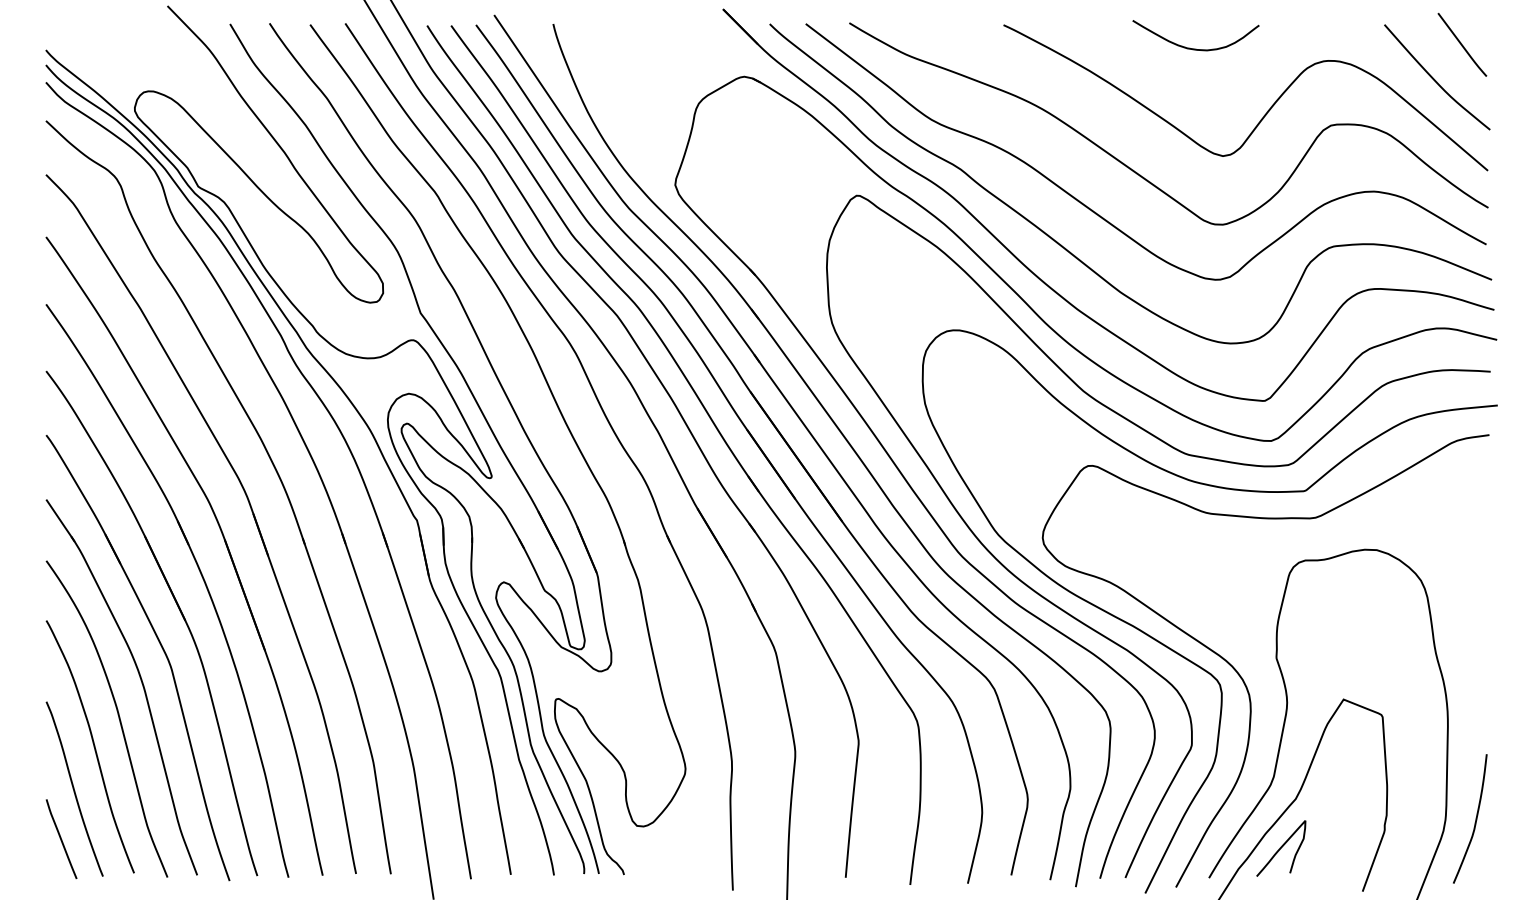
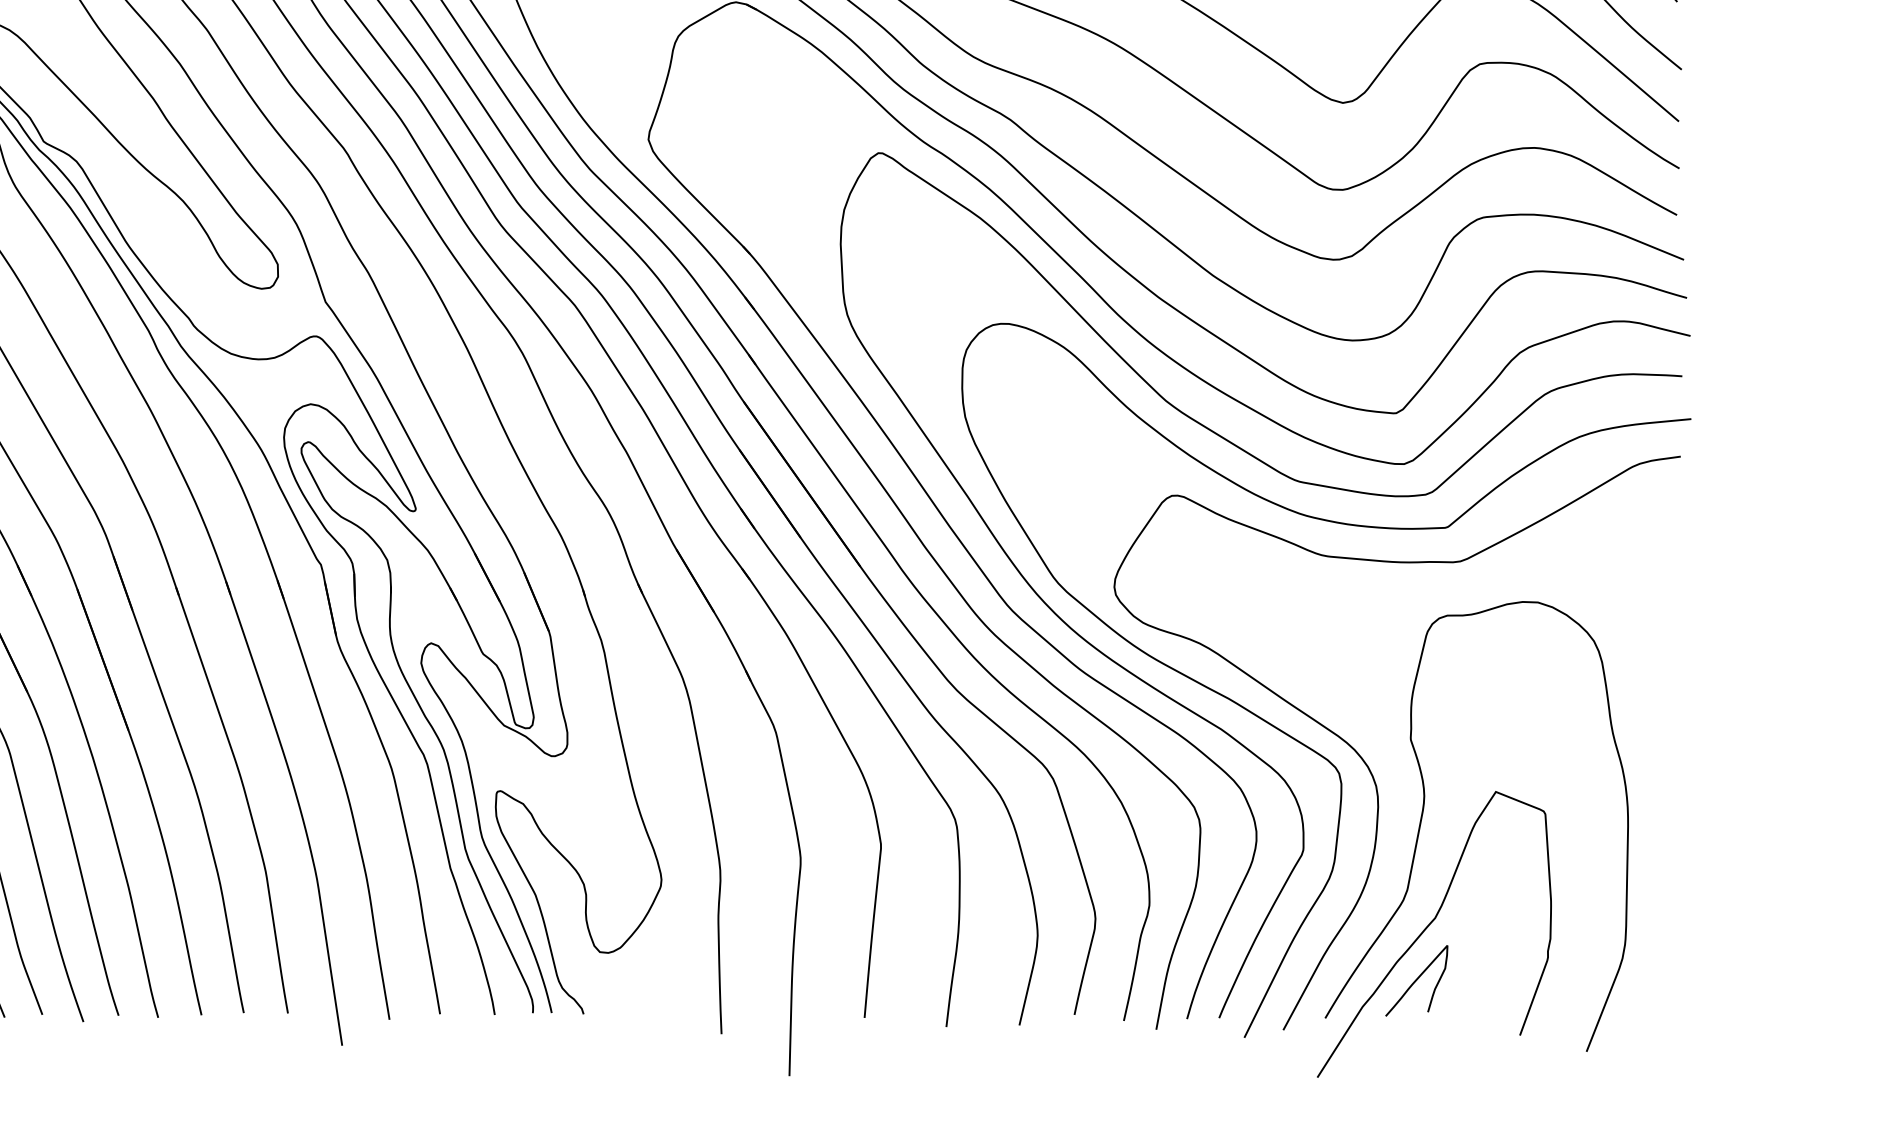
curve: (1475, 818) -> (1663, 942), removed

